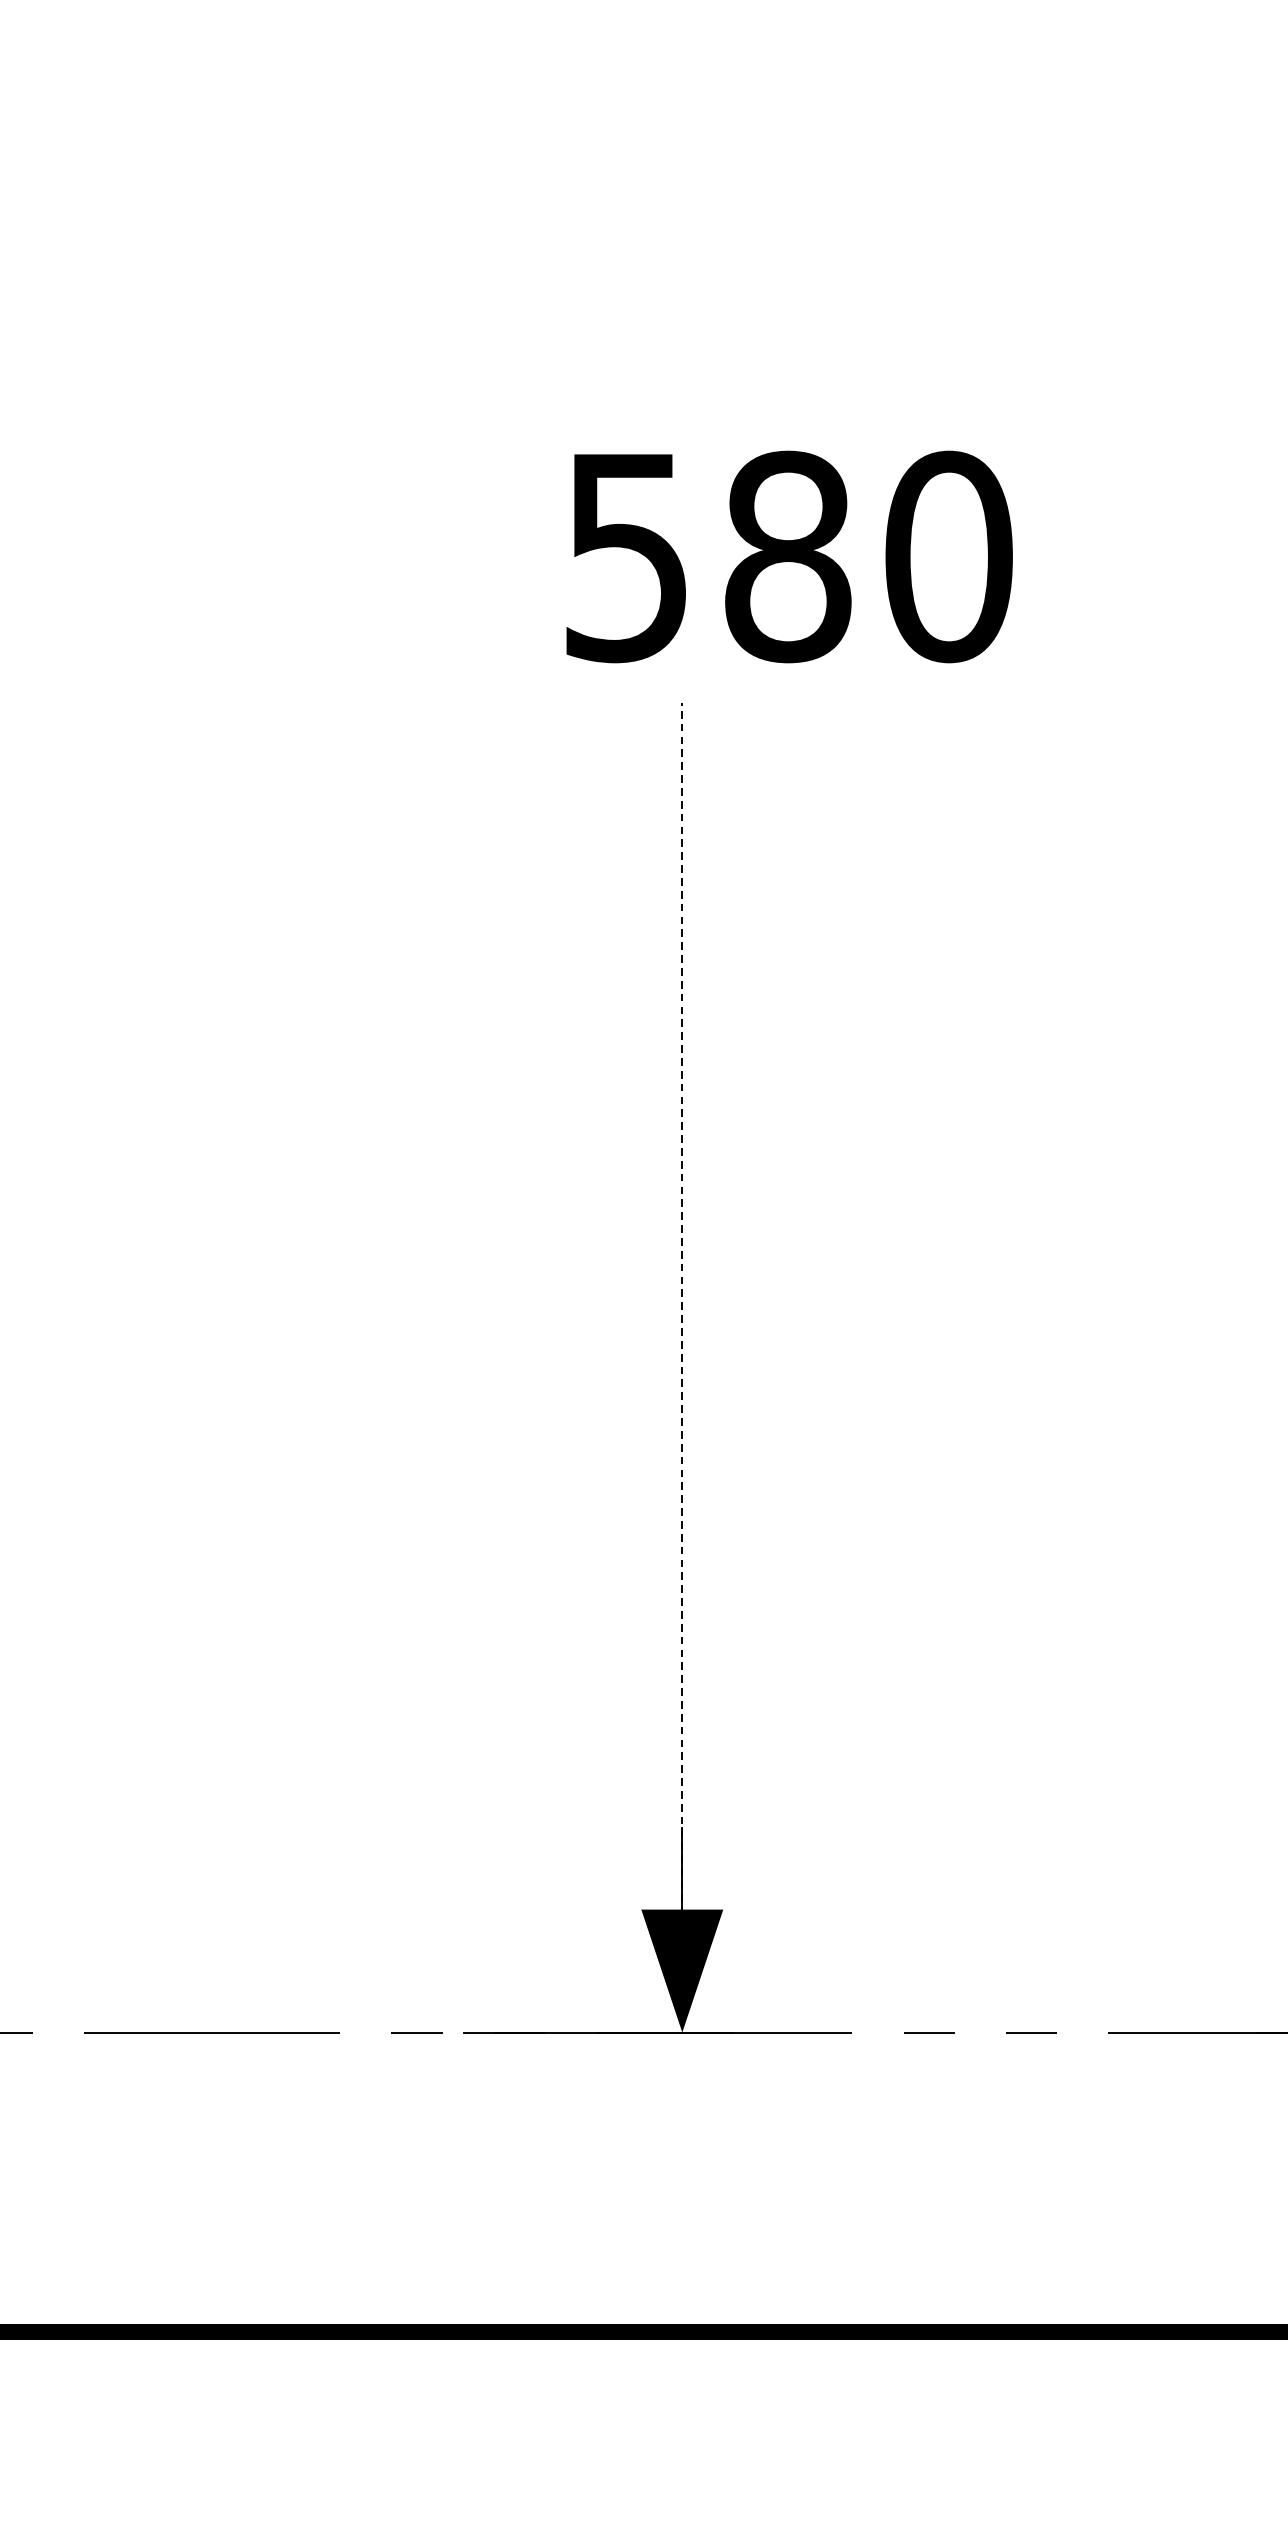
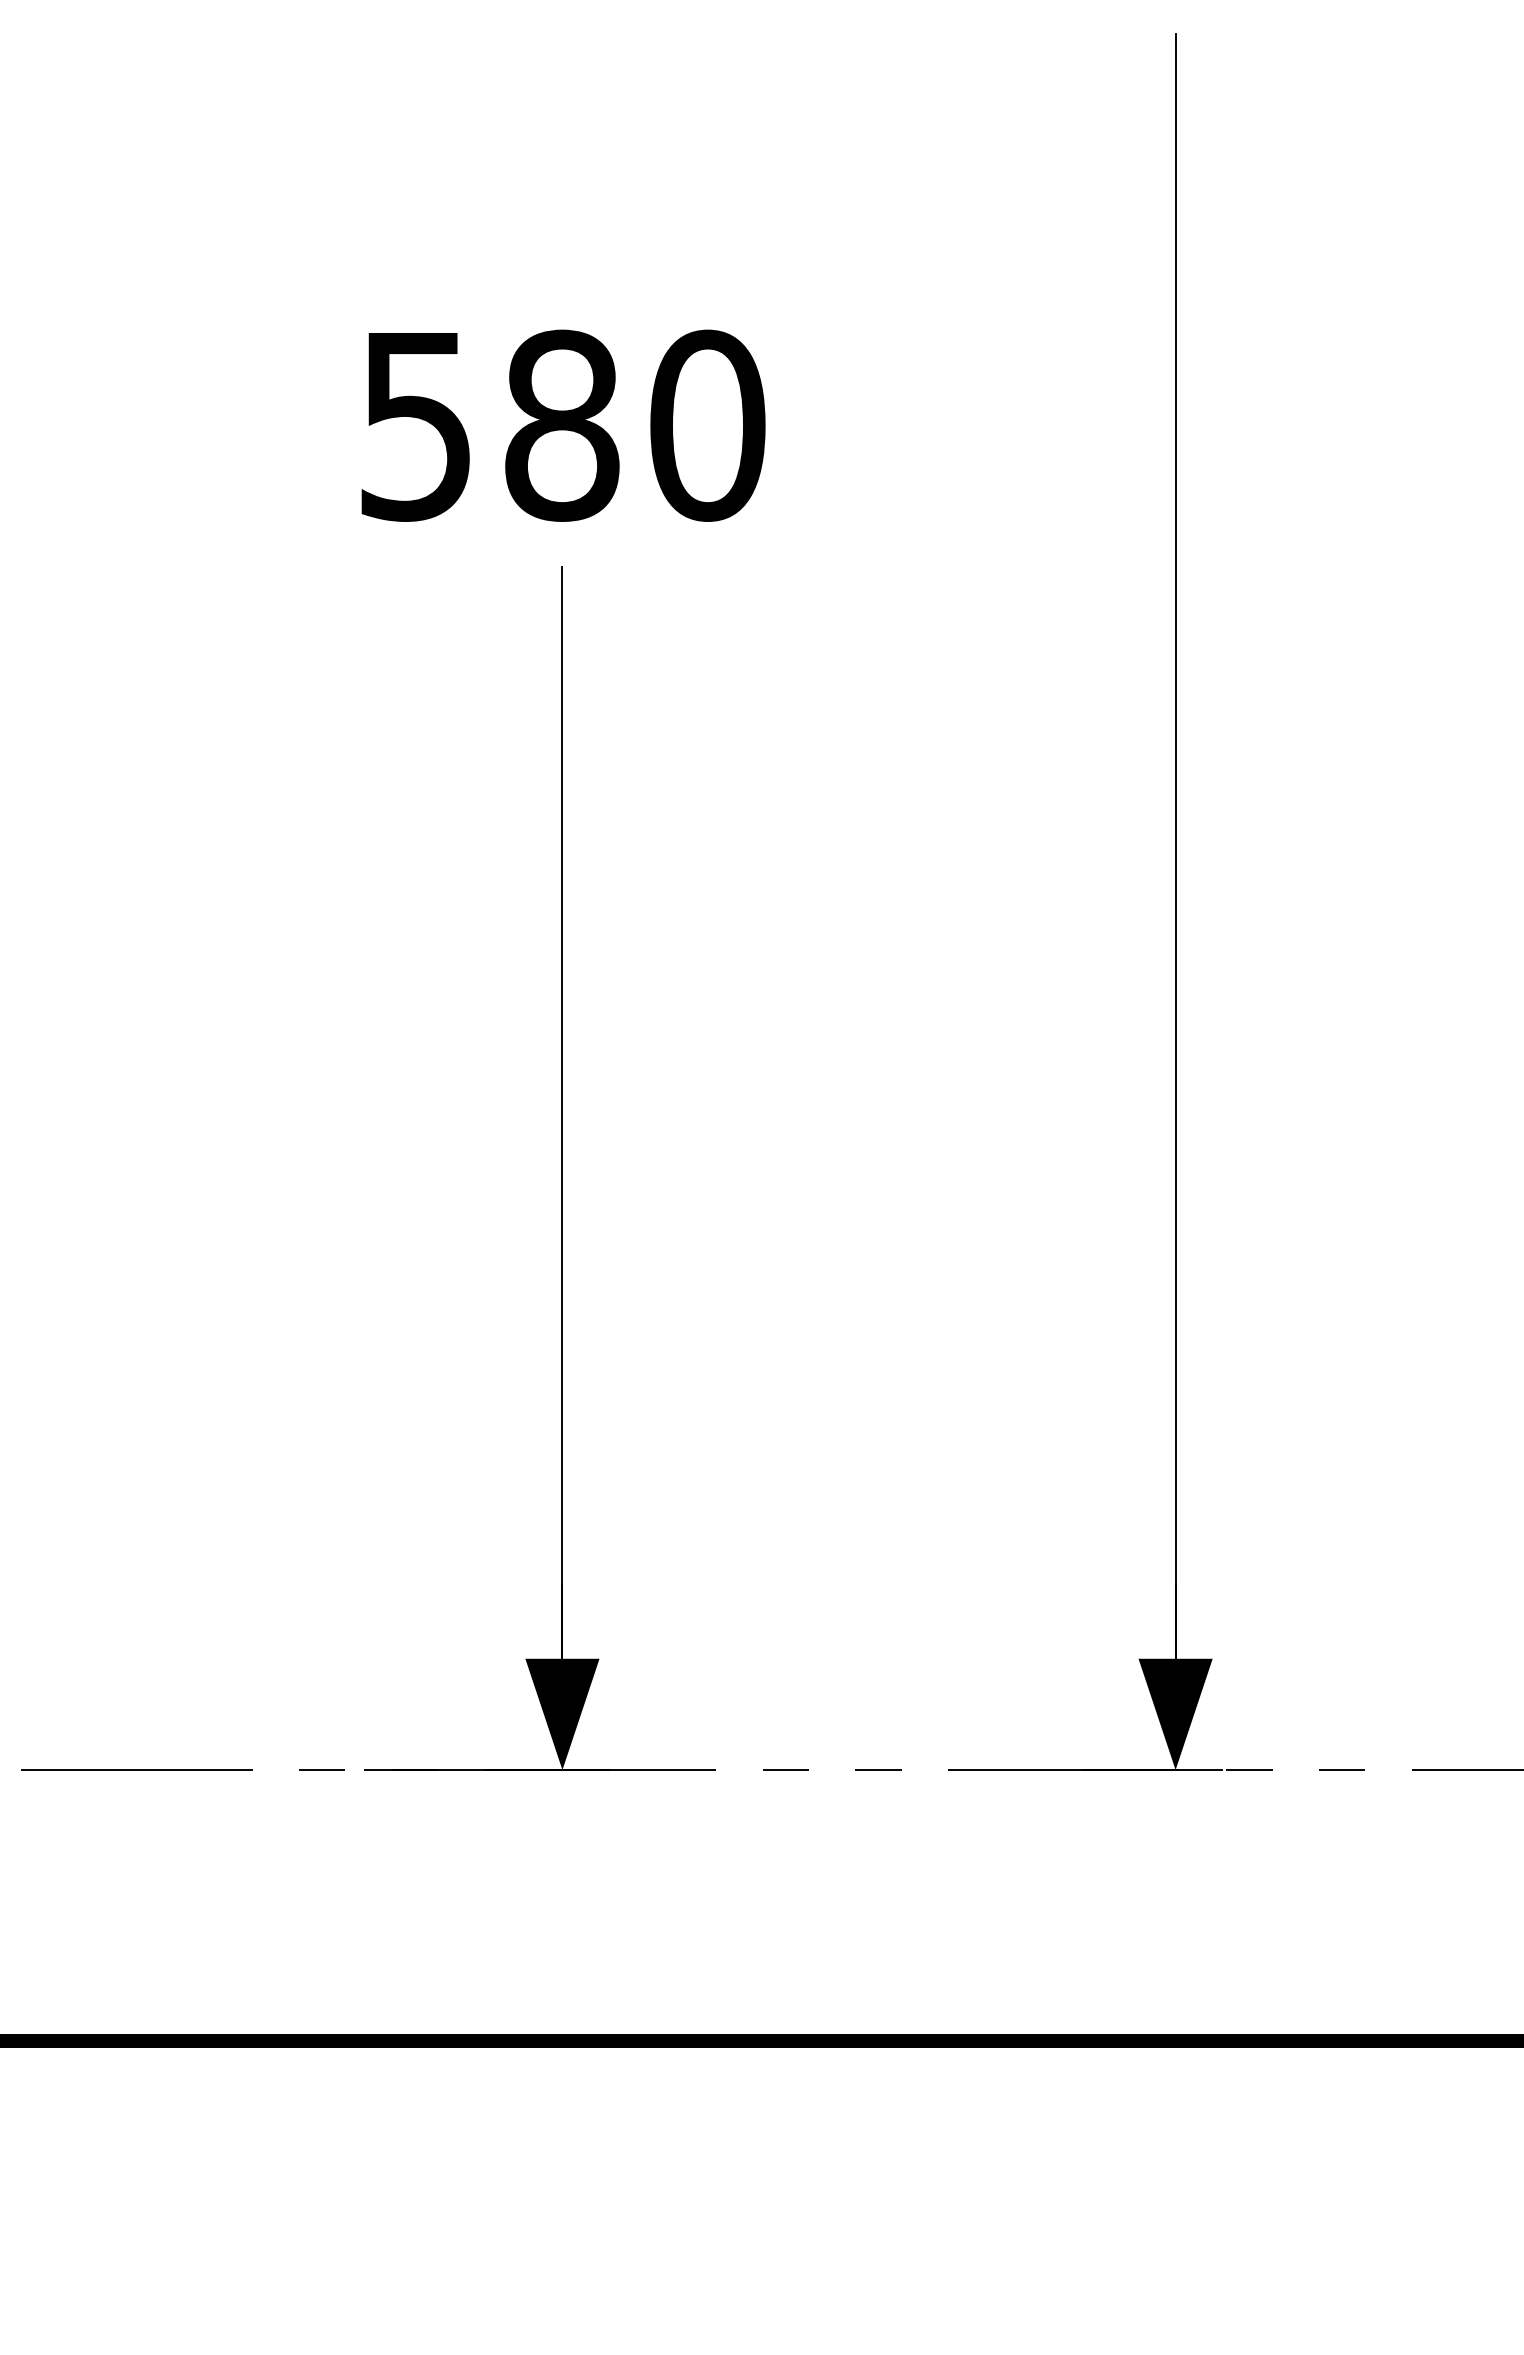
text: (789, 556) -> (563, 425), moved
line: (682, 1346) -> (562, 1149), dashed -> solid

